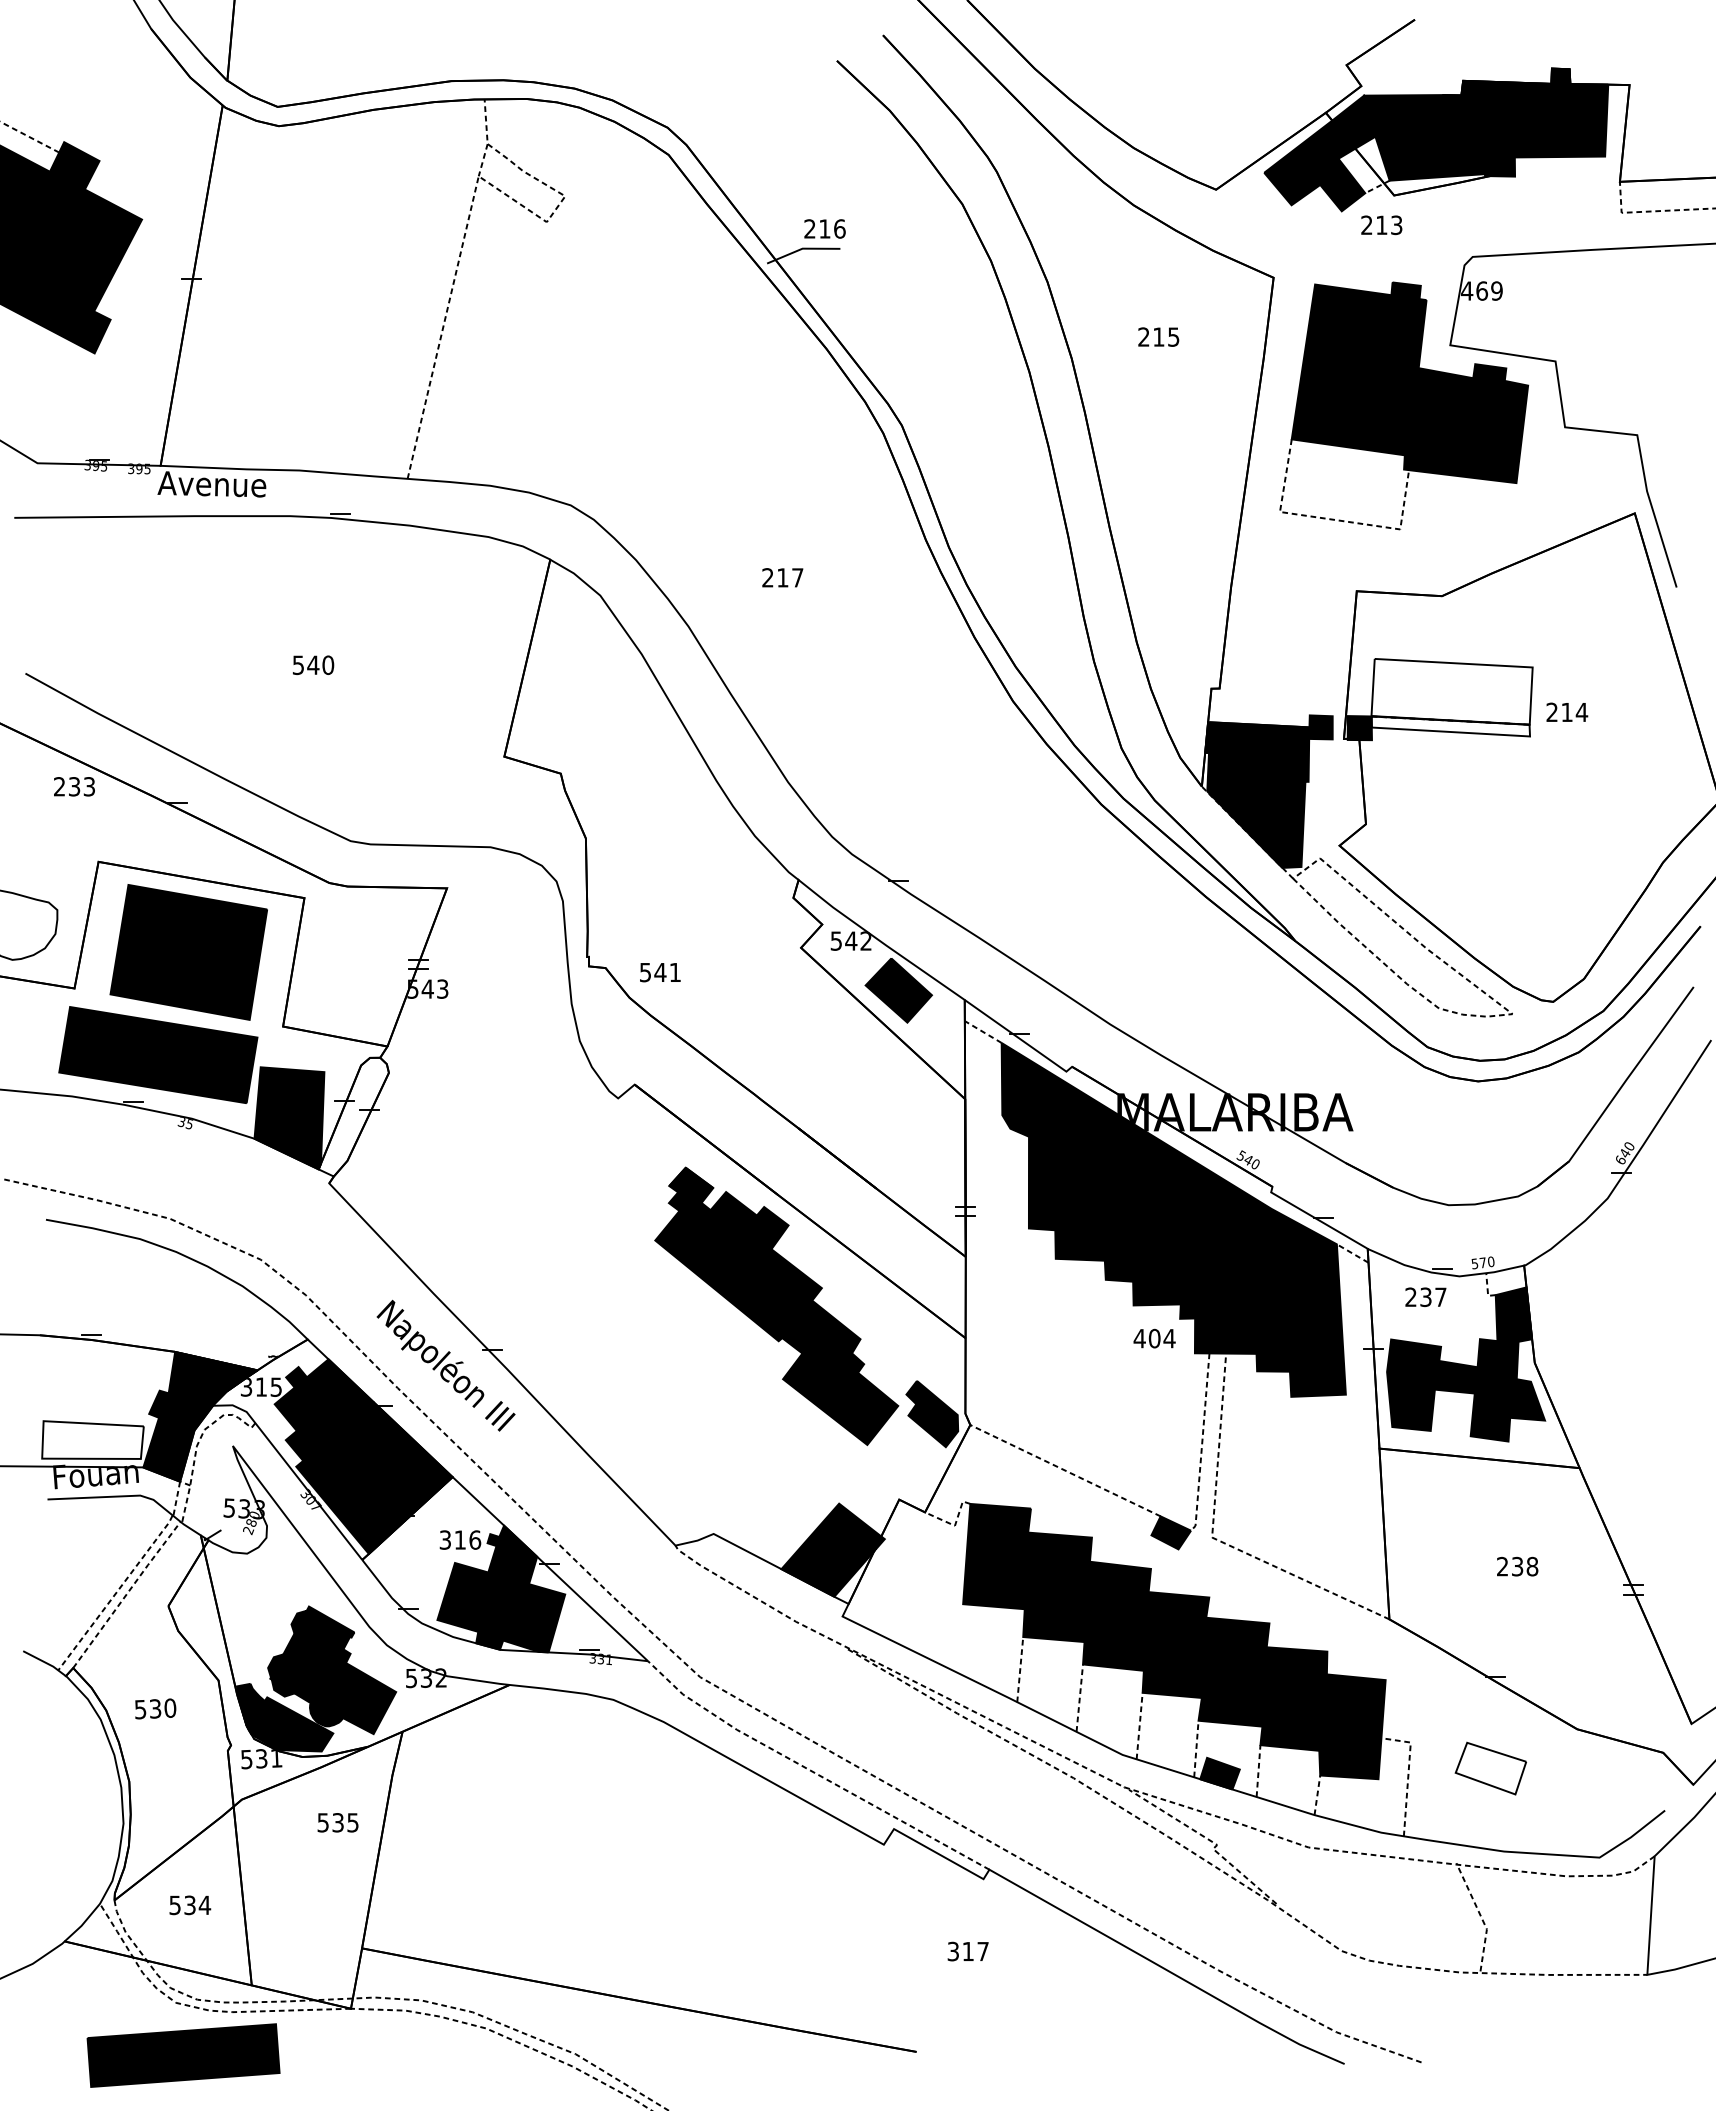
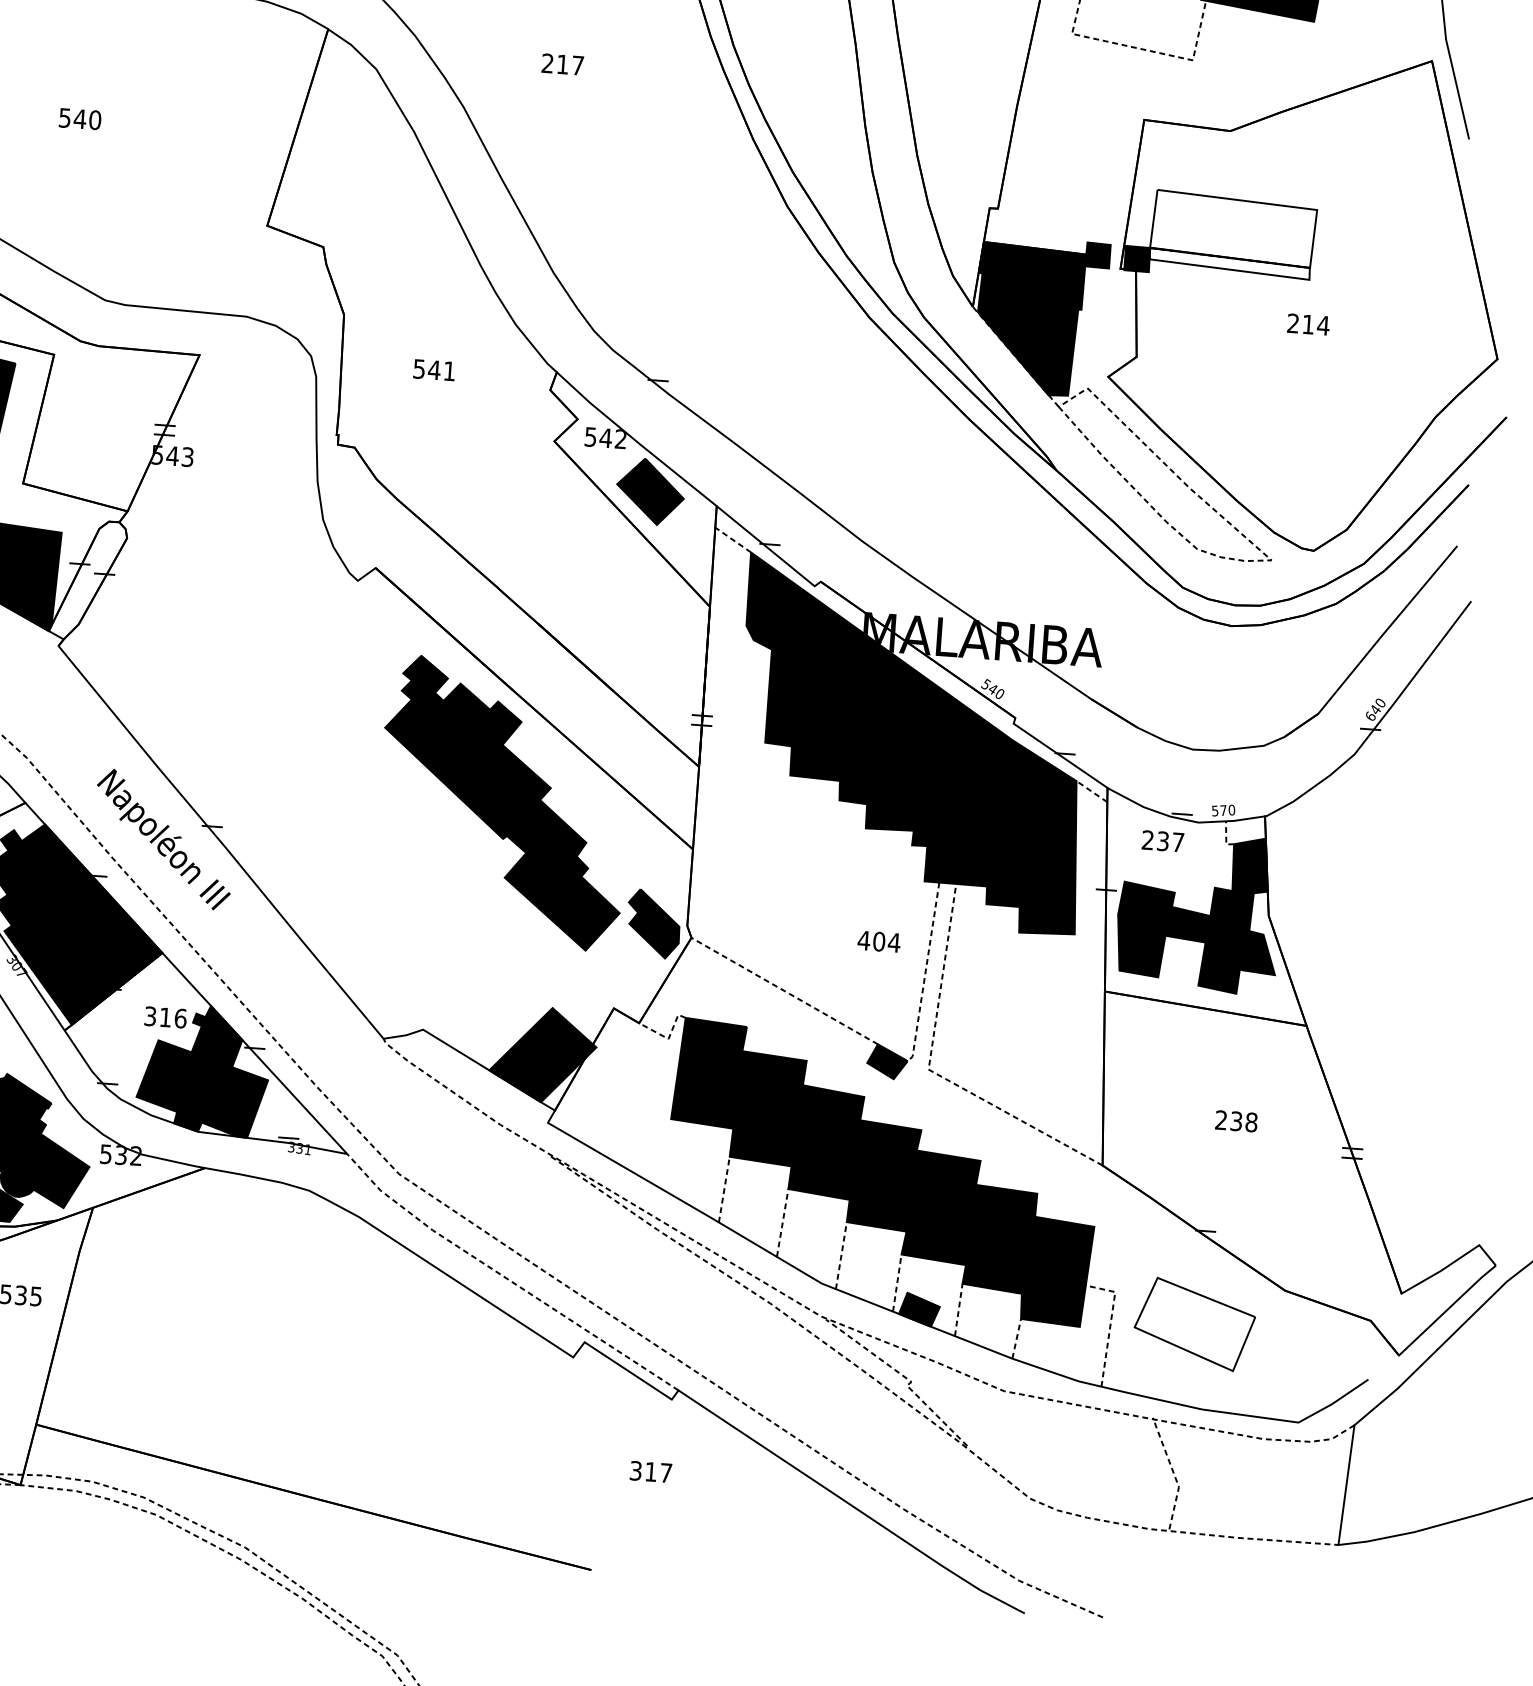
text: (1567, 711) -> (1308, 323), moved
text: (660, 972) -> (434, 370), moved
text: (1154, 1338) -> (879, 941), moved
part: (1490, 1768) -> (1194, 1324), size x1.67

